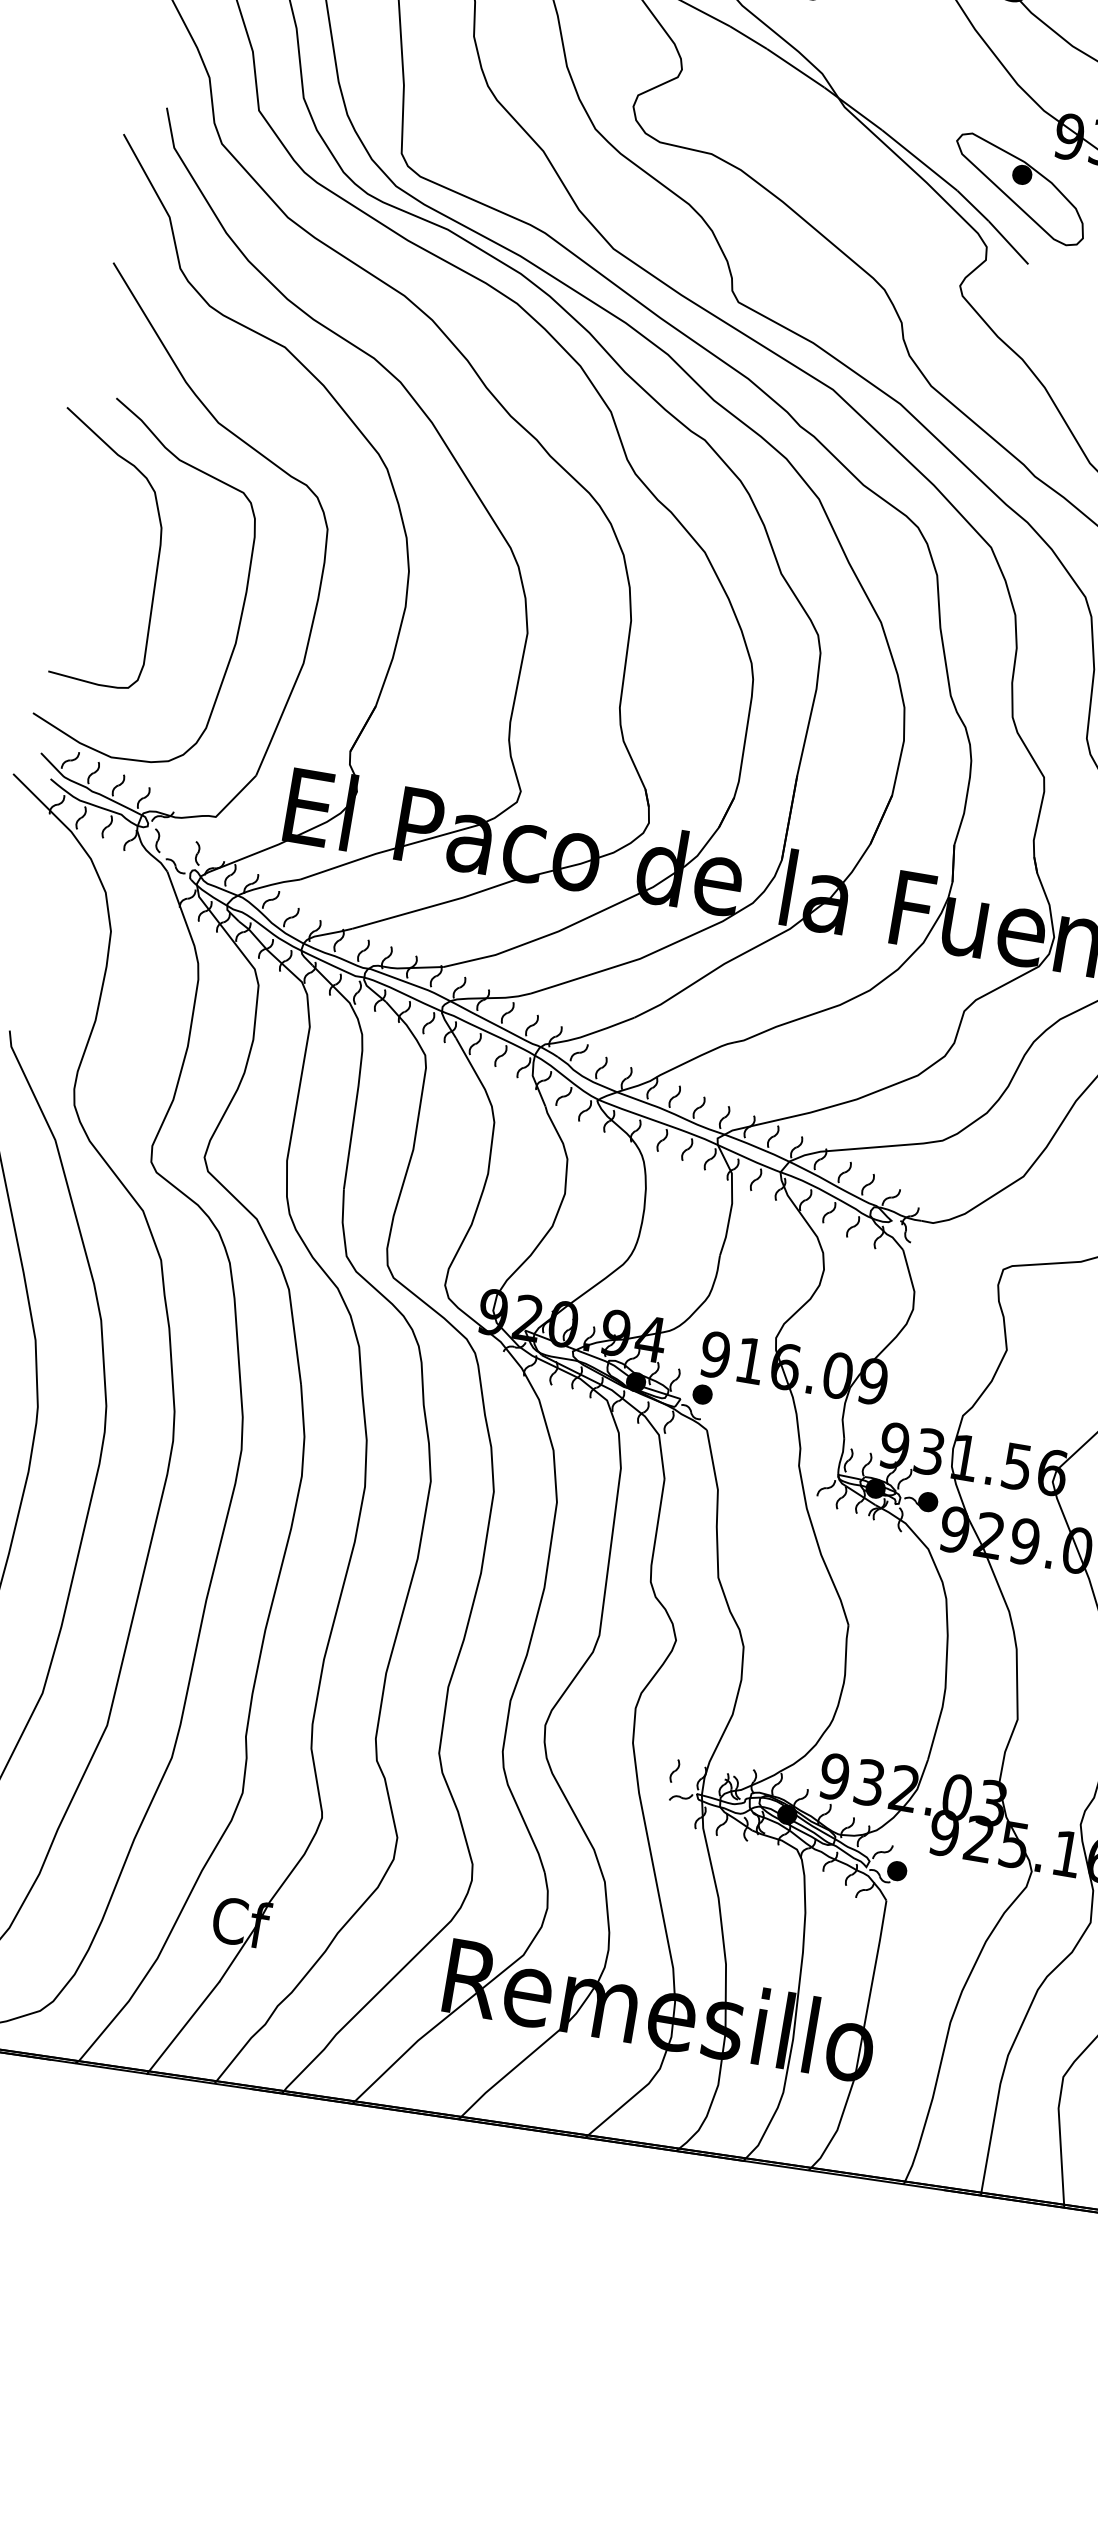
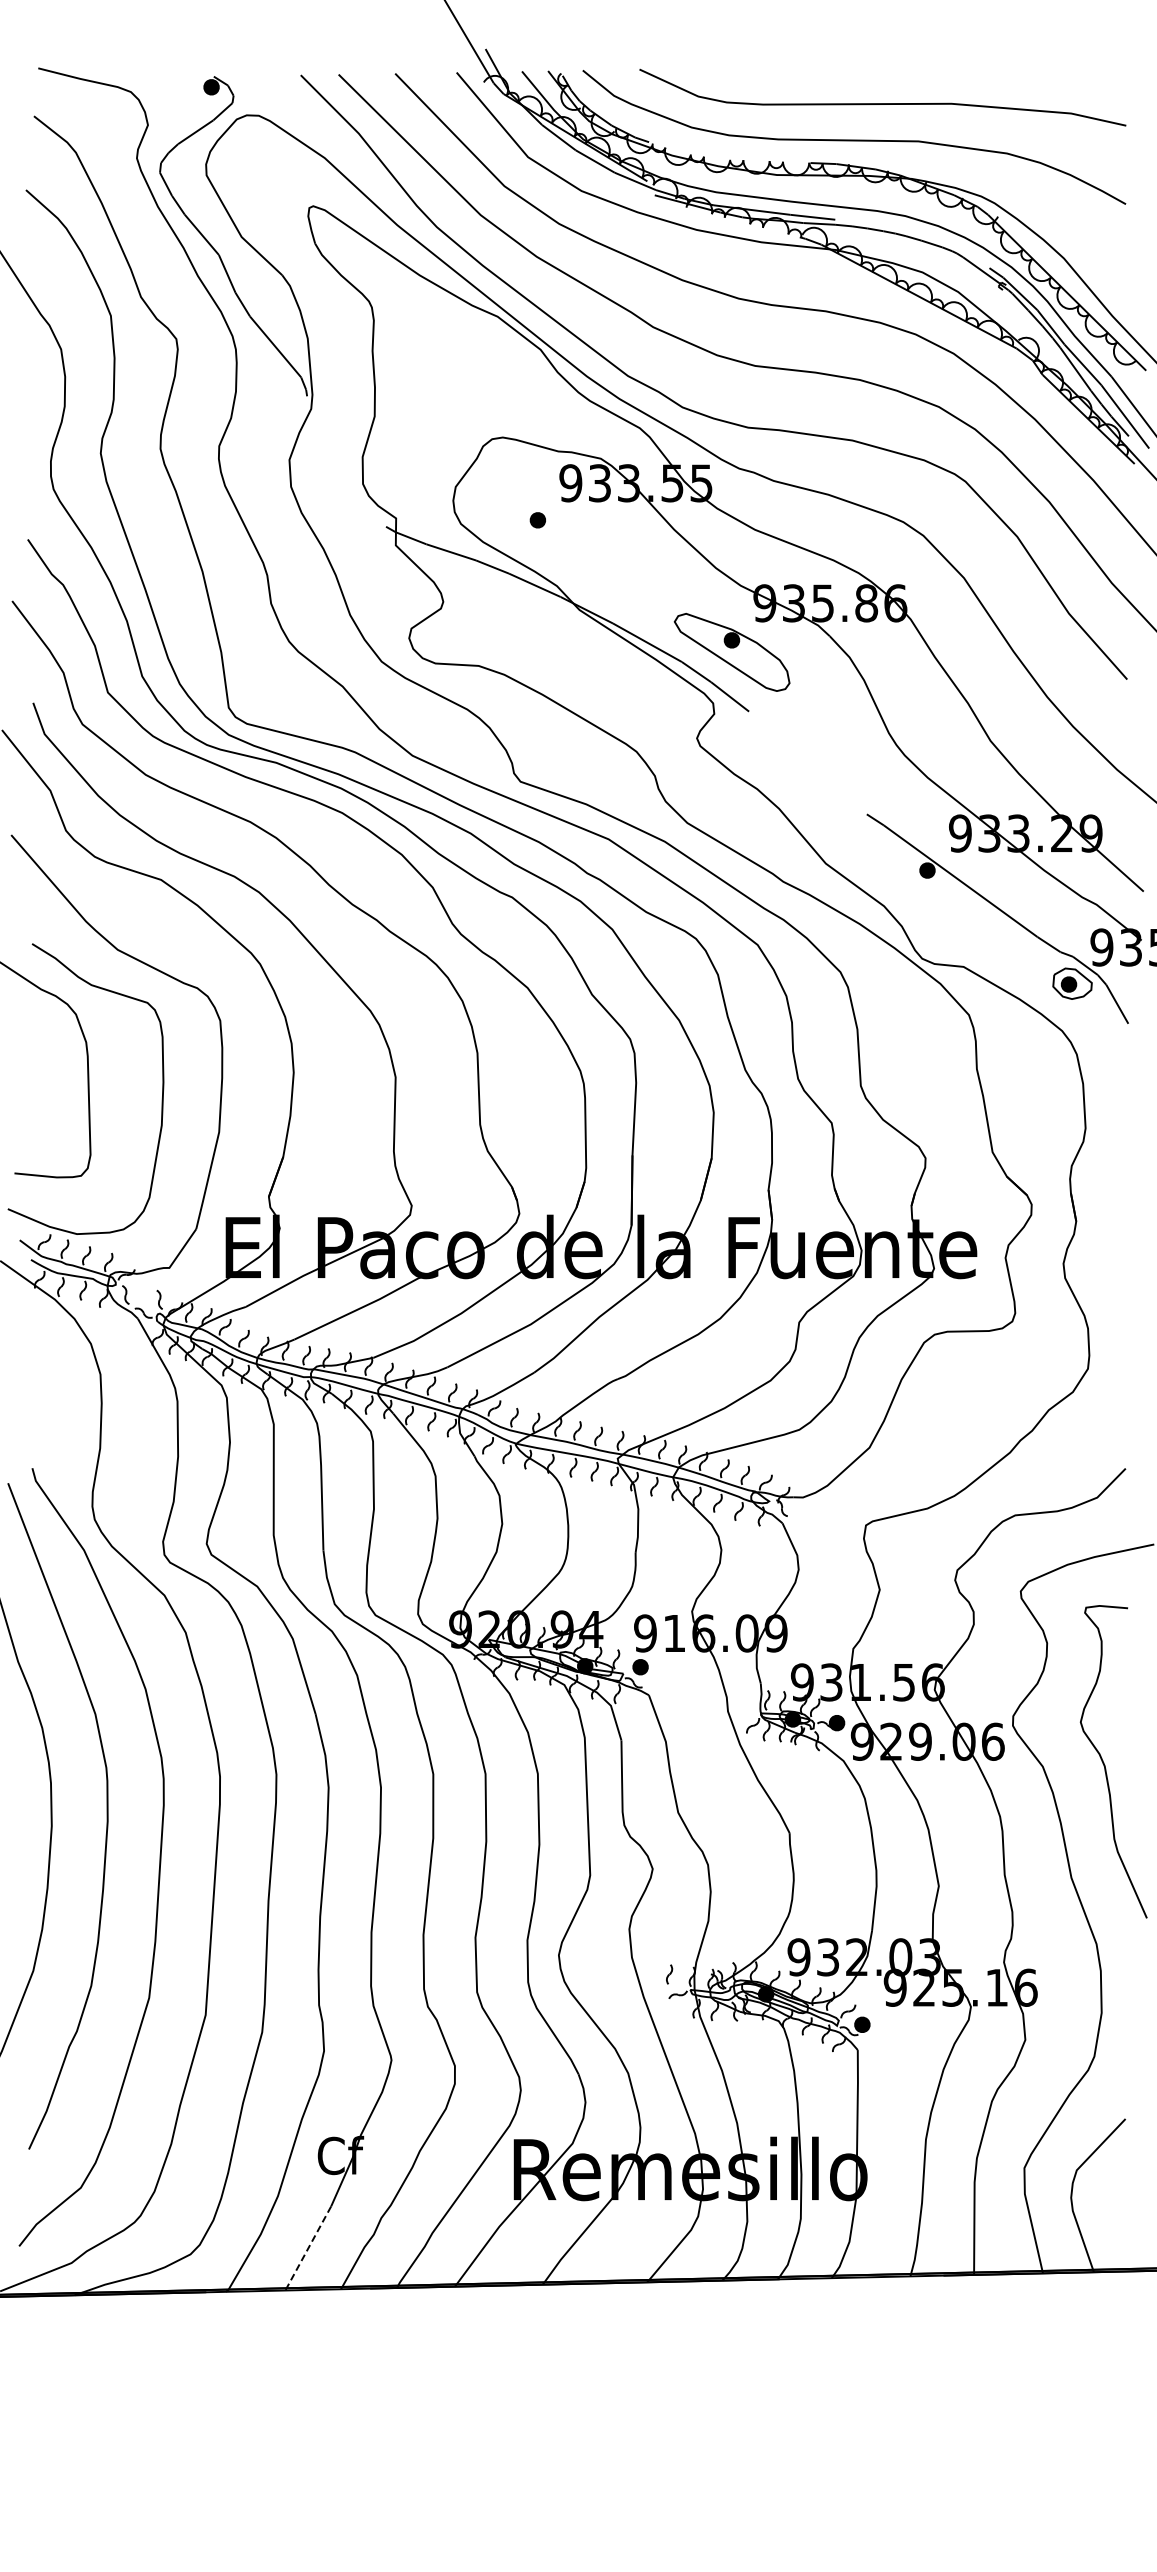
line: (183, 2027) -> (308, 2248), solid -> dashed

